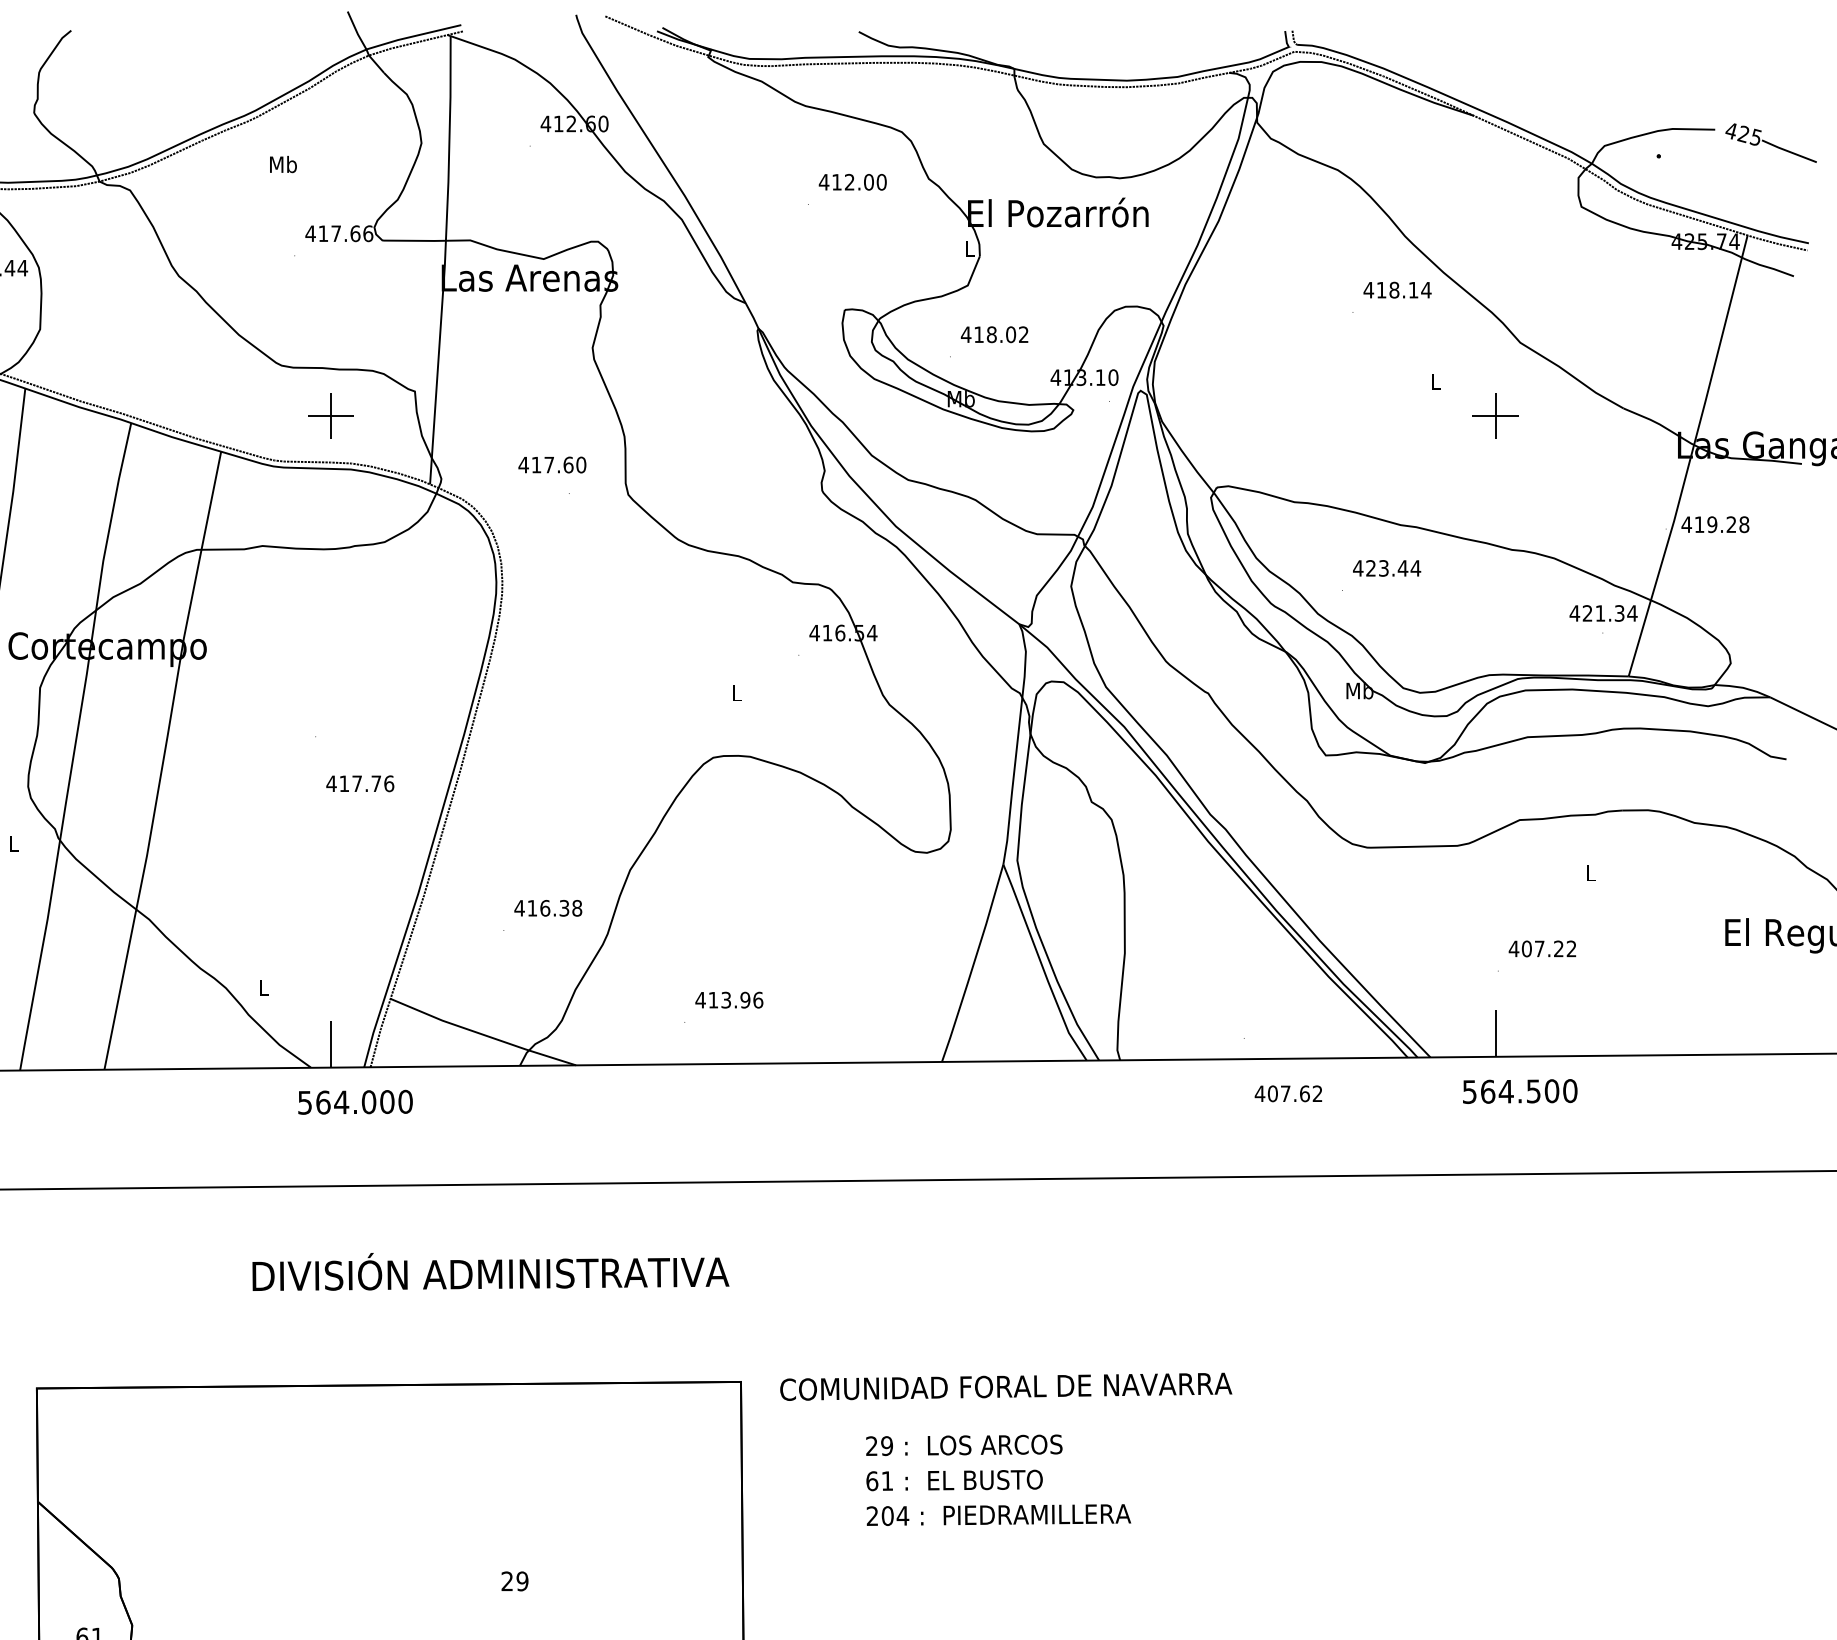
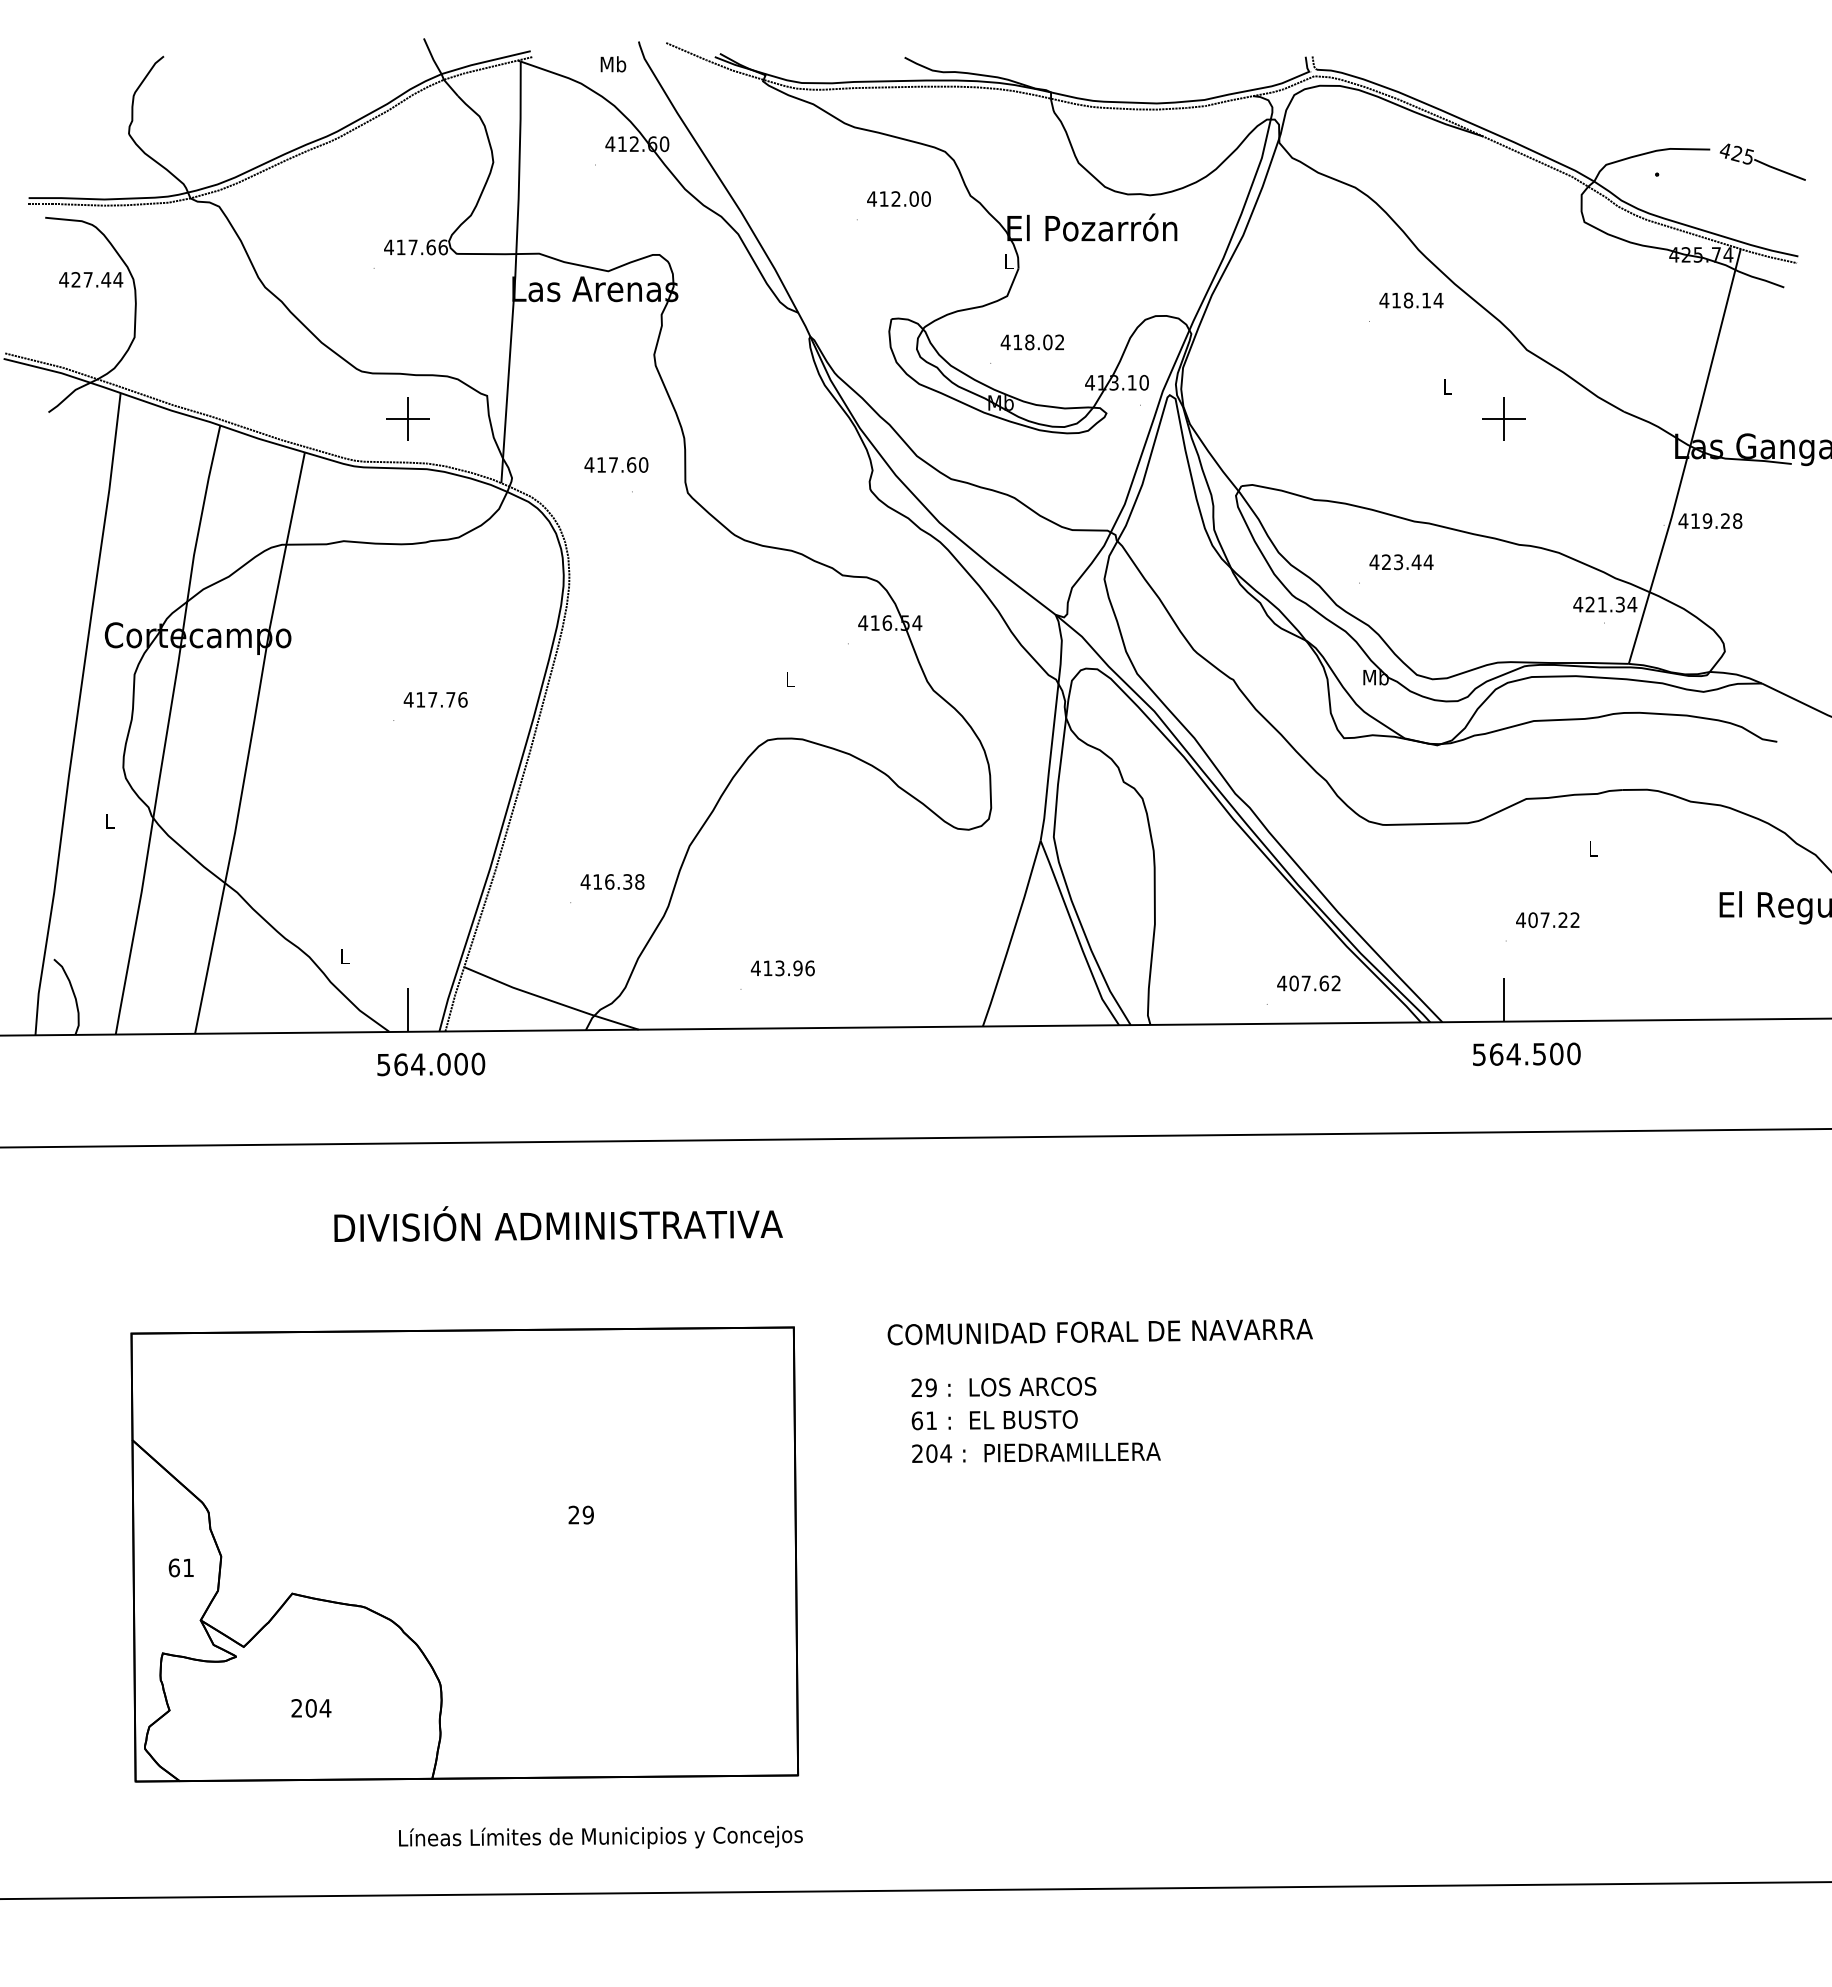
text: (283, 164) -> (613, 64), moved
text: (360, 783) -> (435, 699), moved
text: (1288, 1093) -> (1308, 983), moved
text: (1005, 1387) -> (1099, 1332), moved

